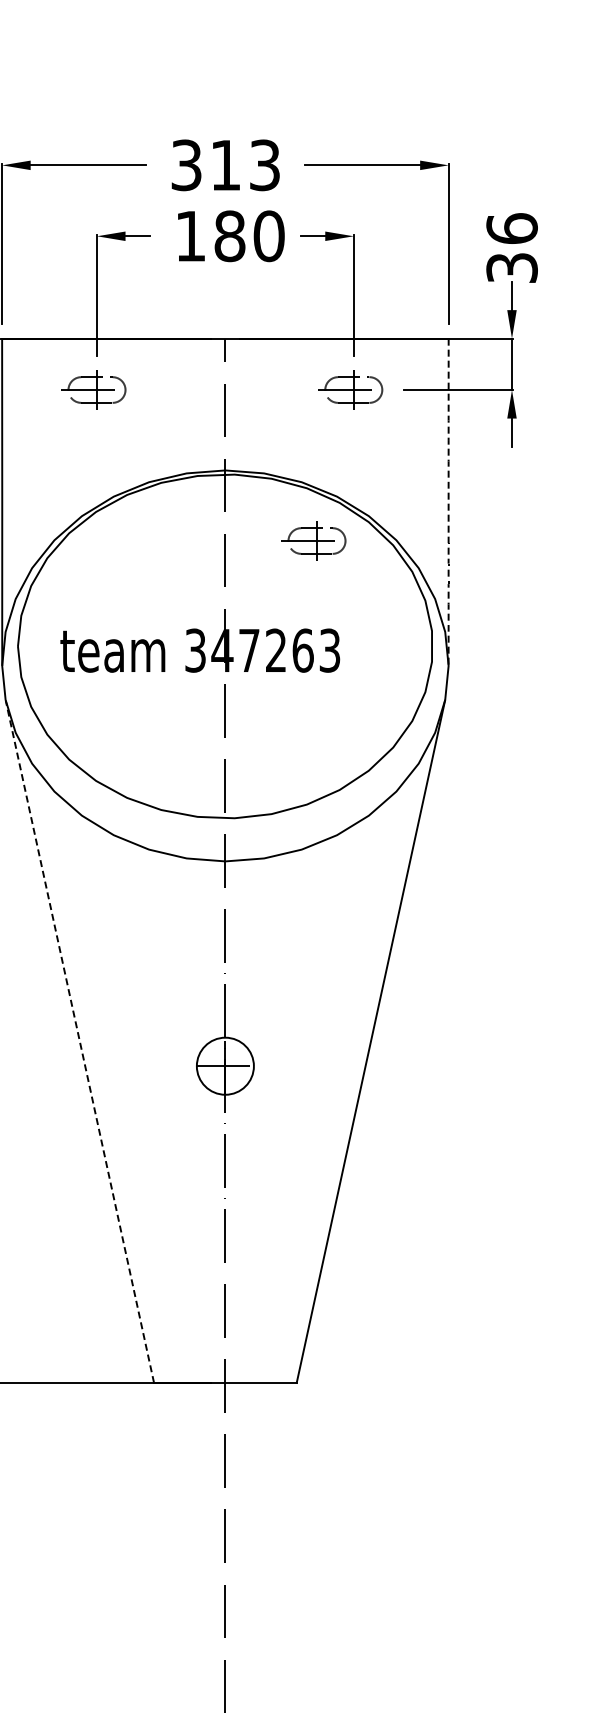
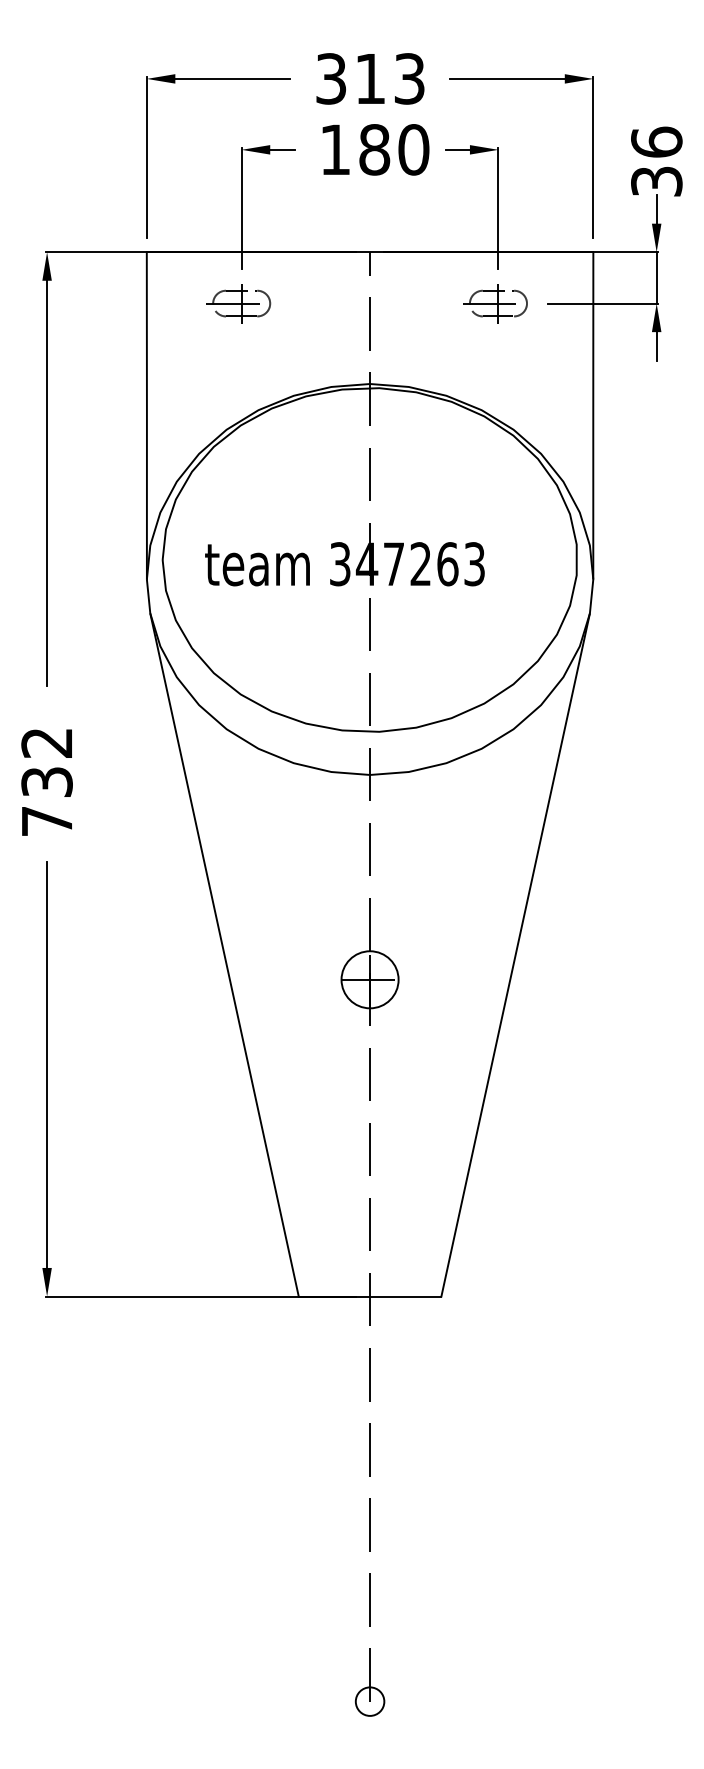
arc: (448, 501) -> (593, 415), dashed -> solid
part: (313, 540) -> (458, 454), removed
line: (79, 1040) -> (224, 954), dashed -> solid

